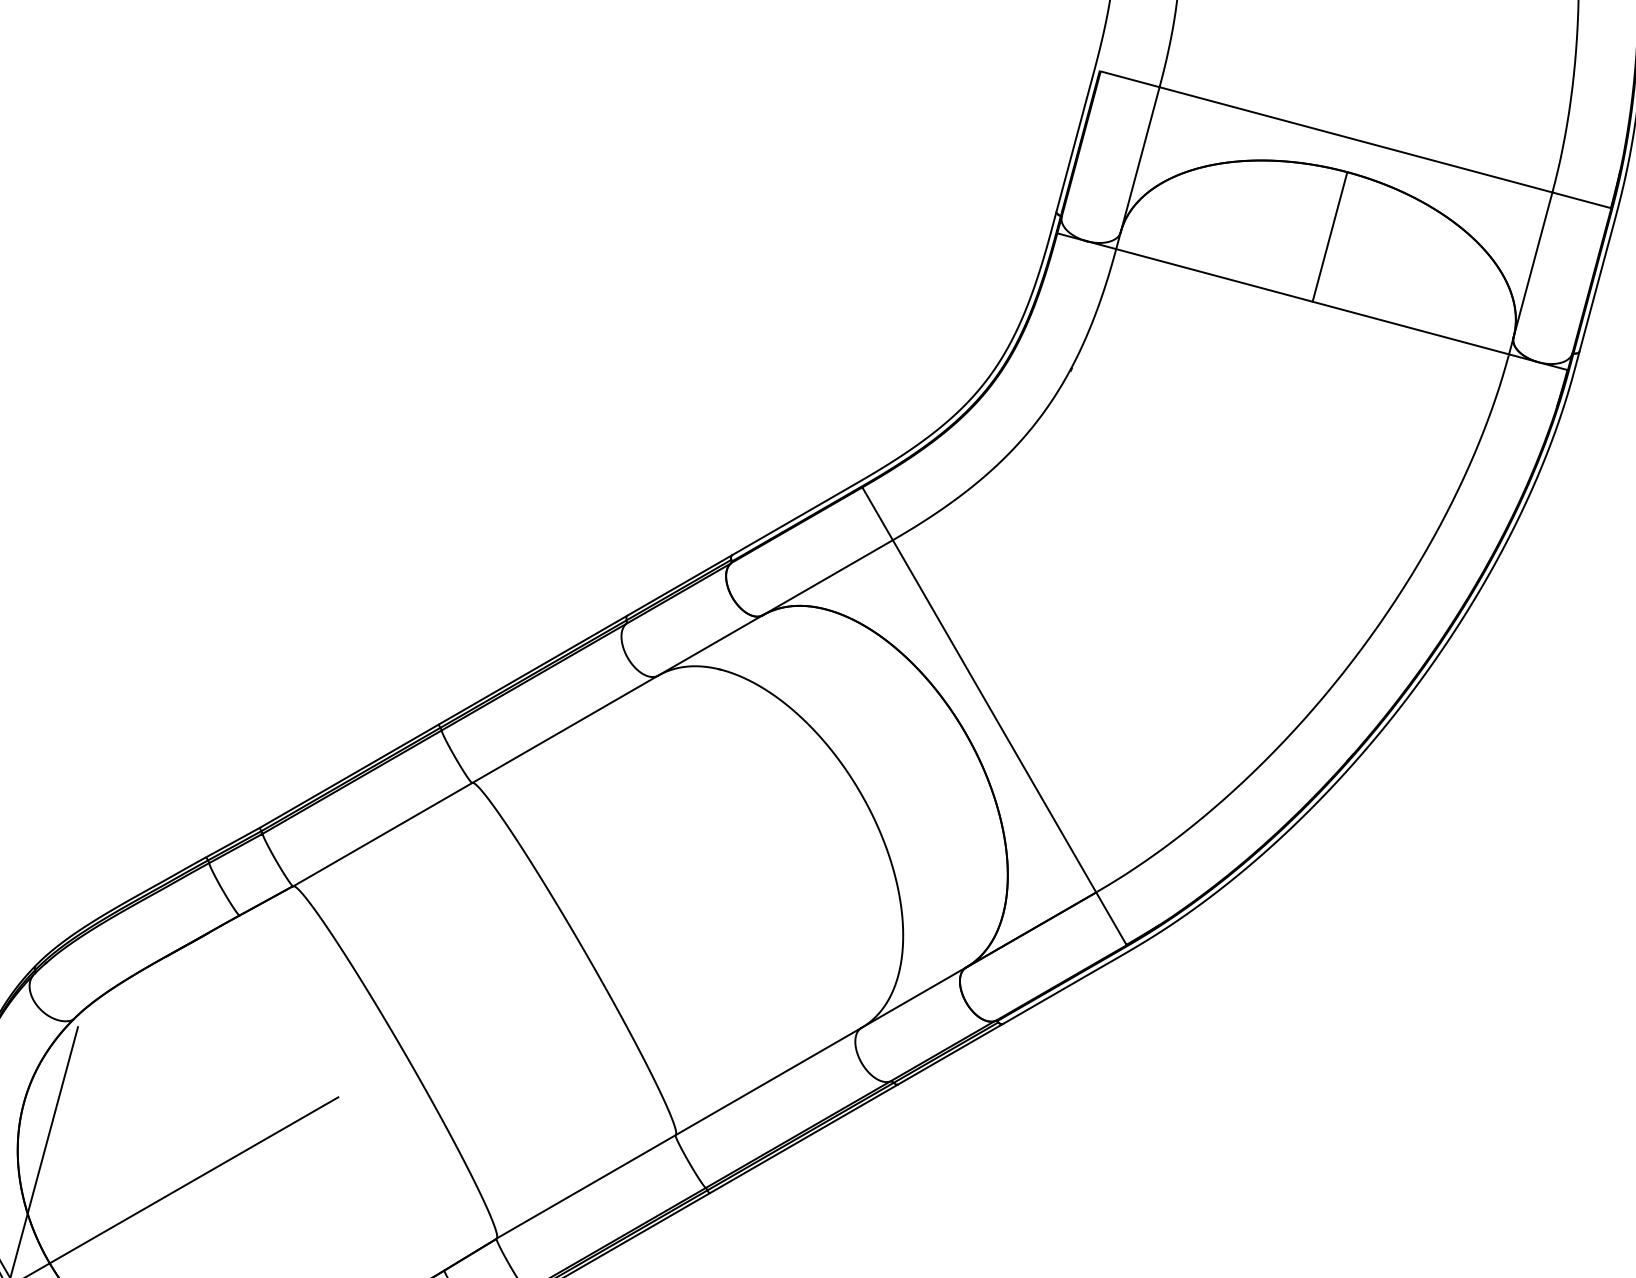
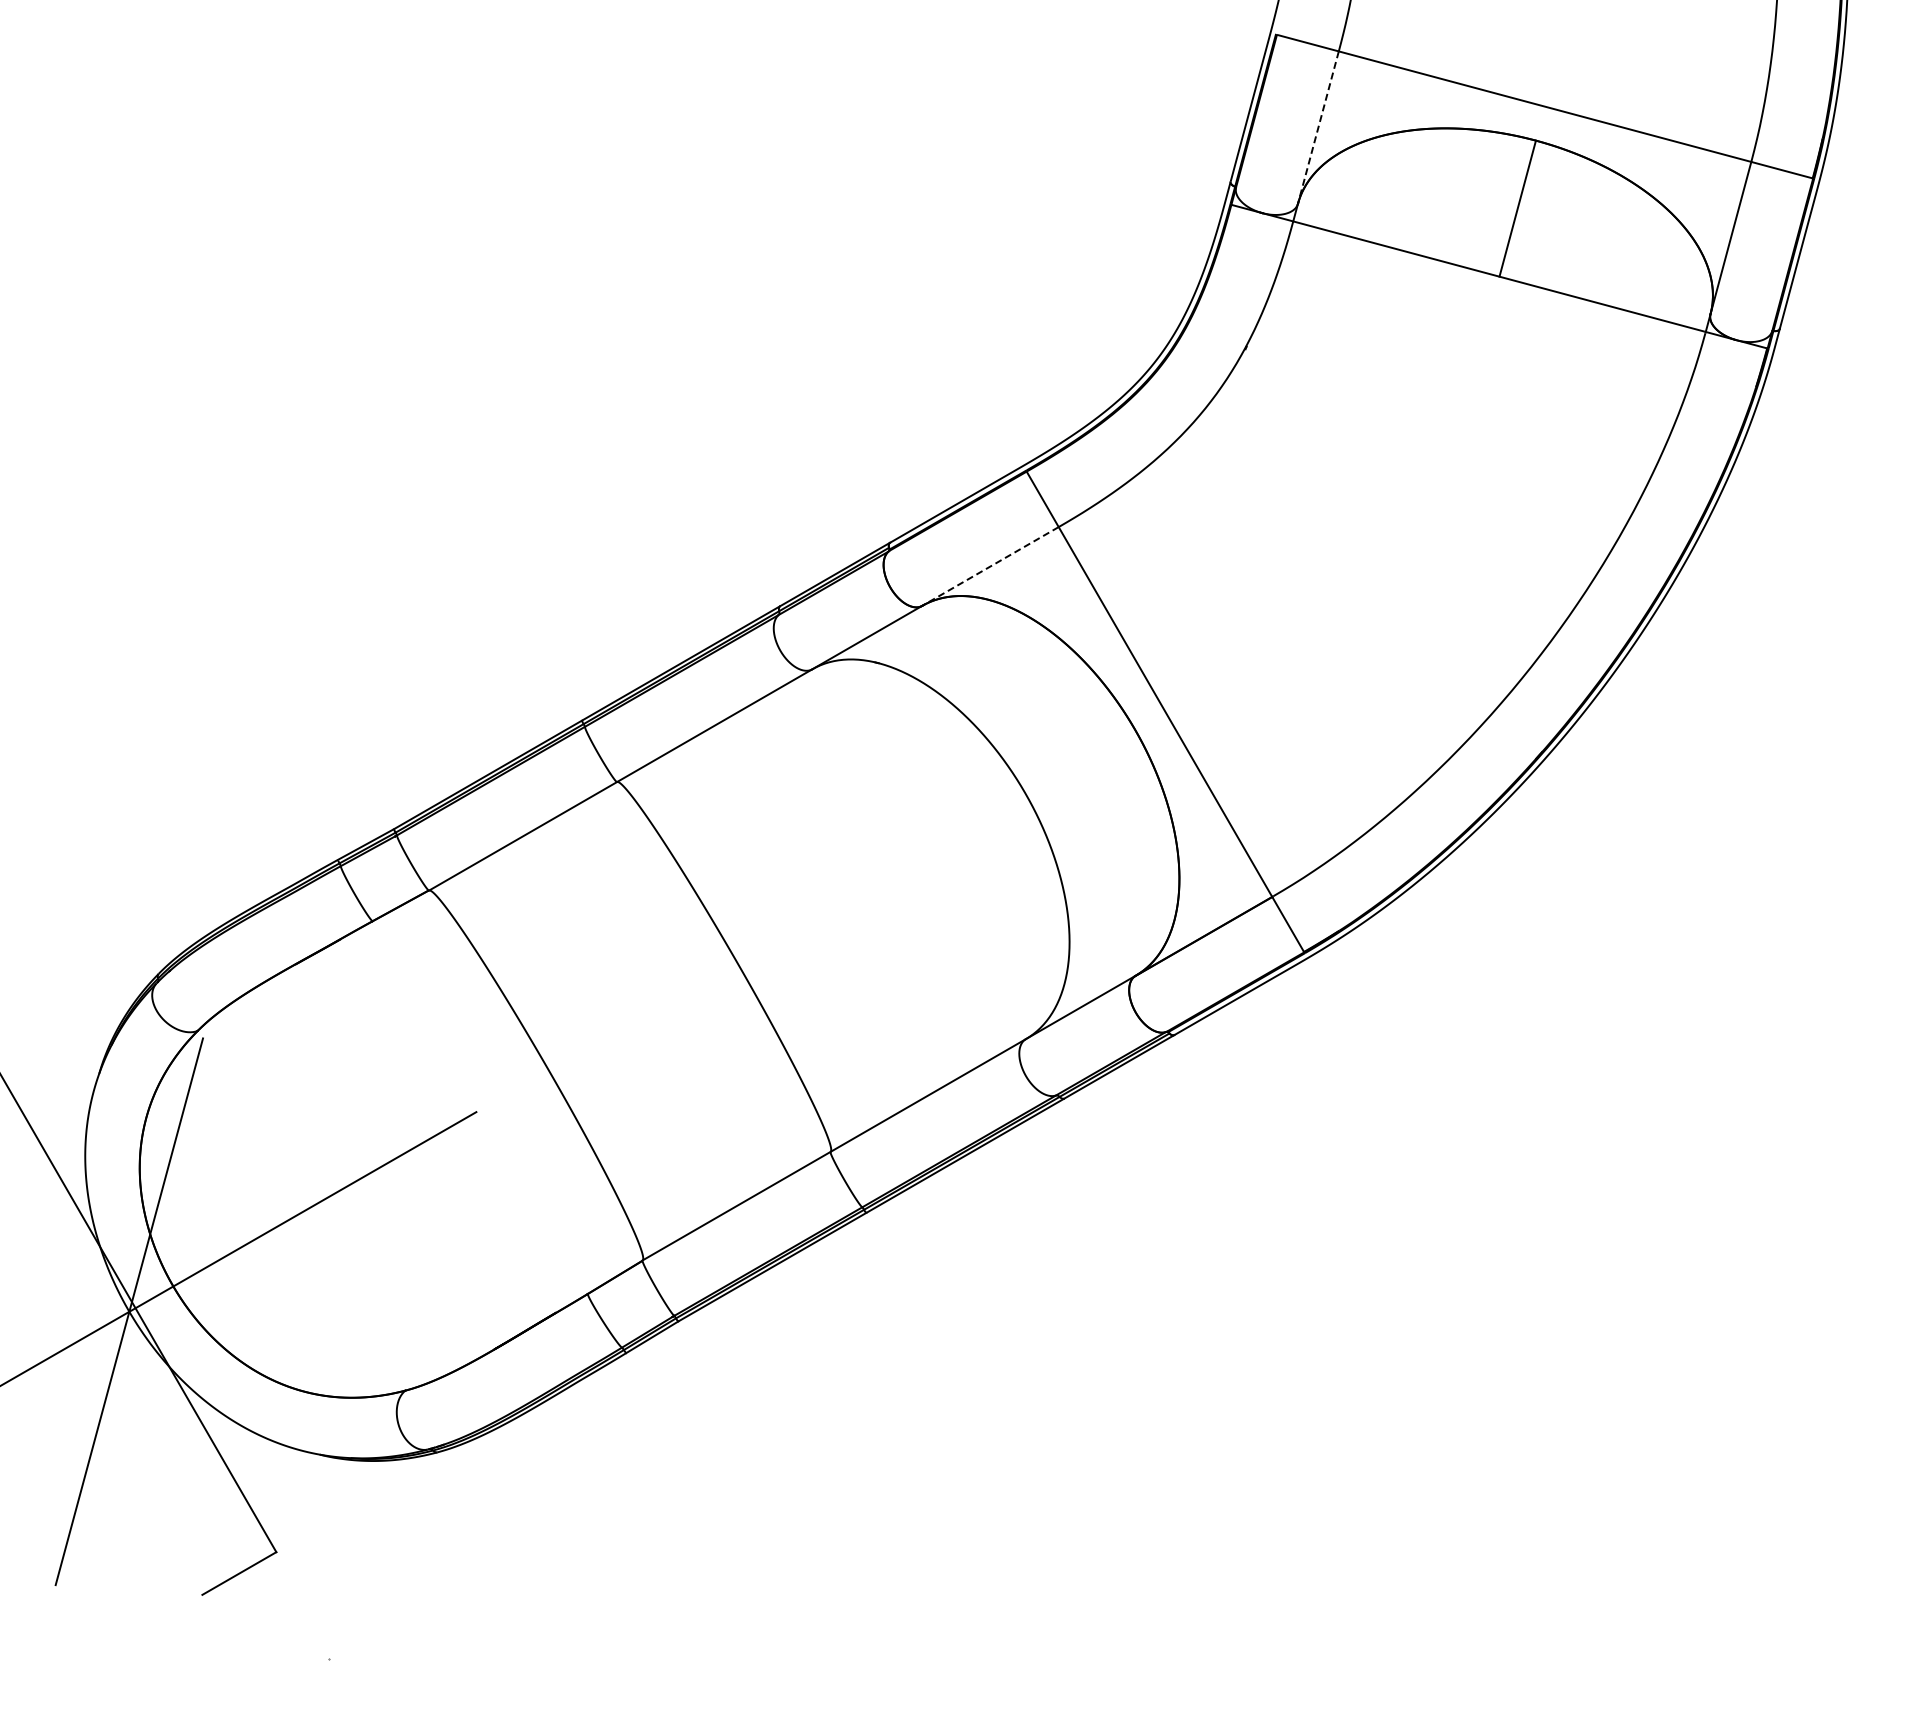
line: (1140, 159) -> (1318, 127), solid -> dashed
line: (827, 577) -> (990, 566), solid -> dashed

